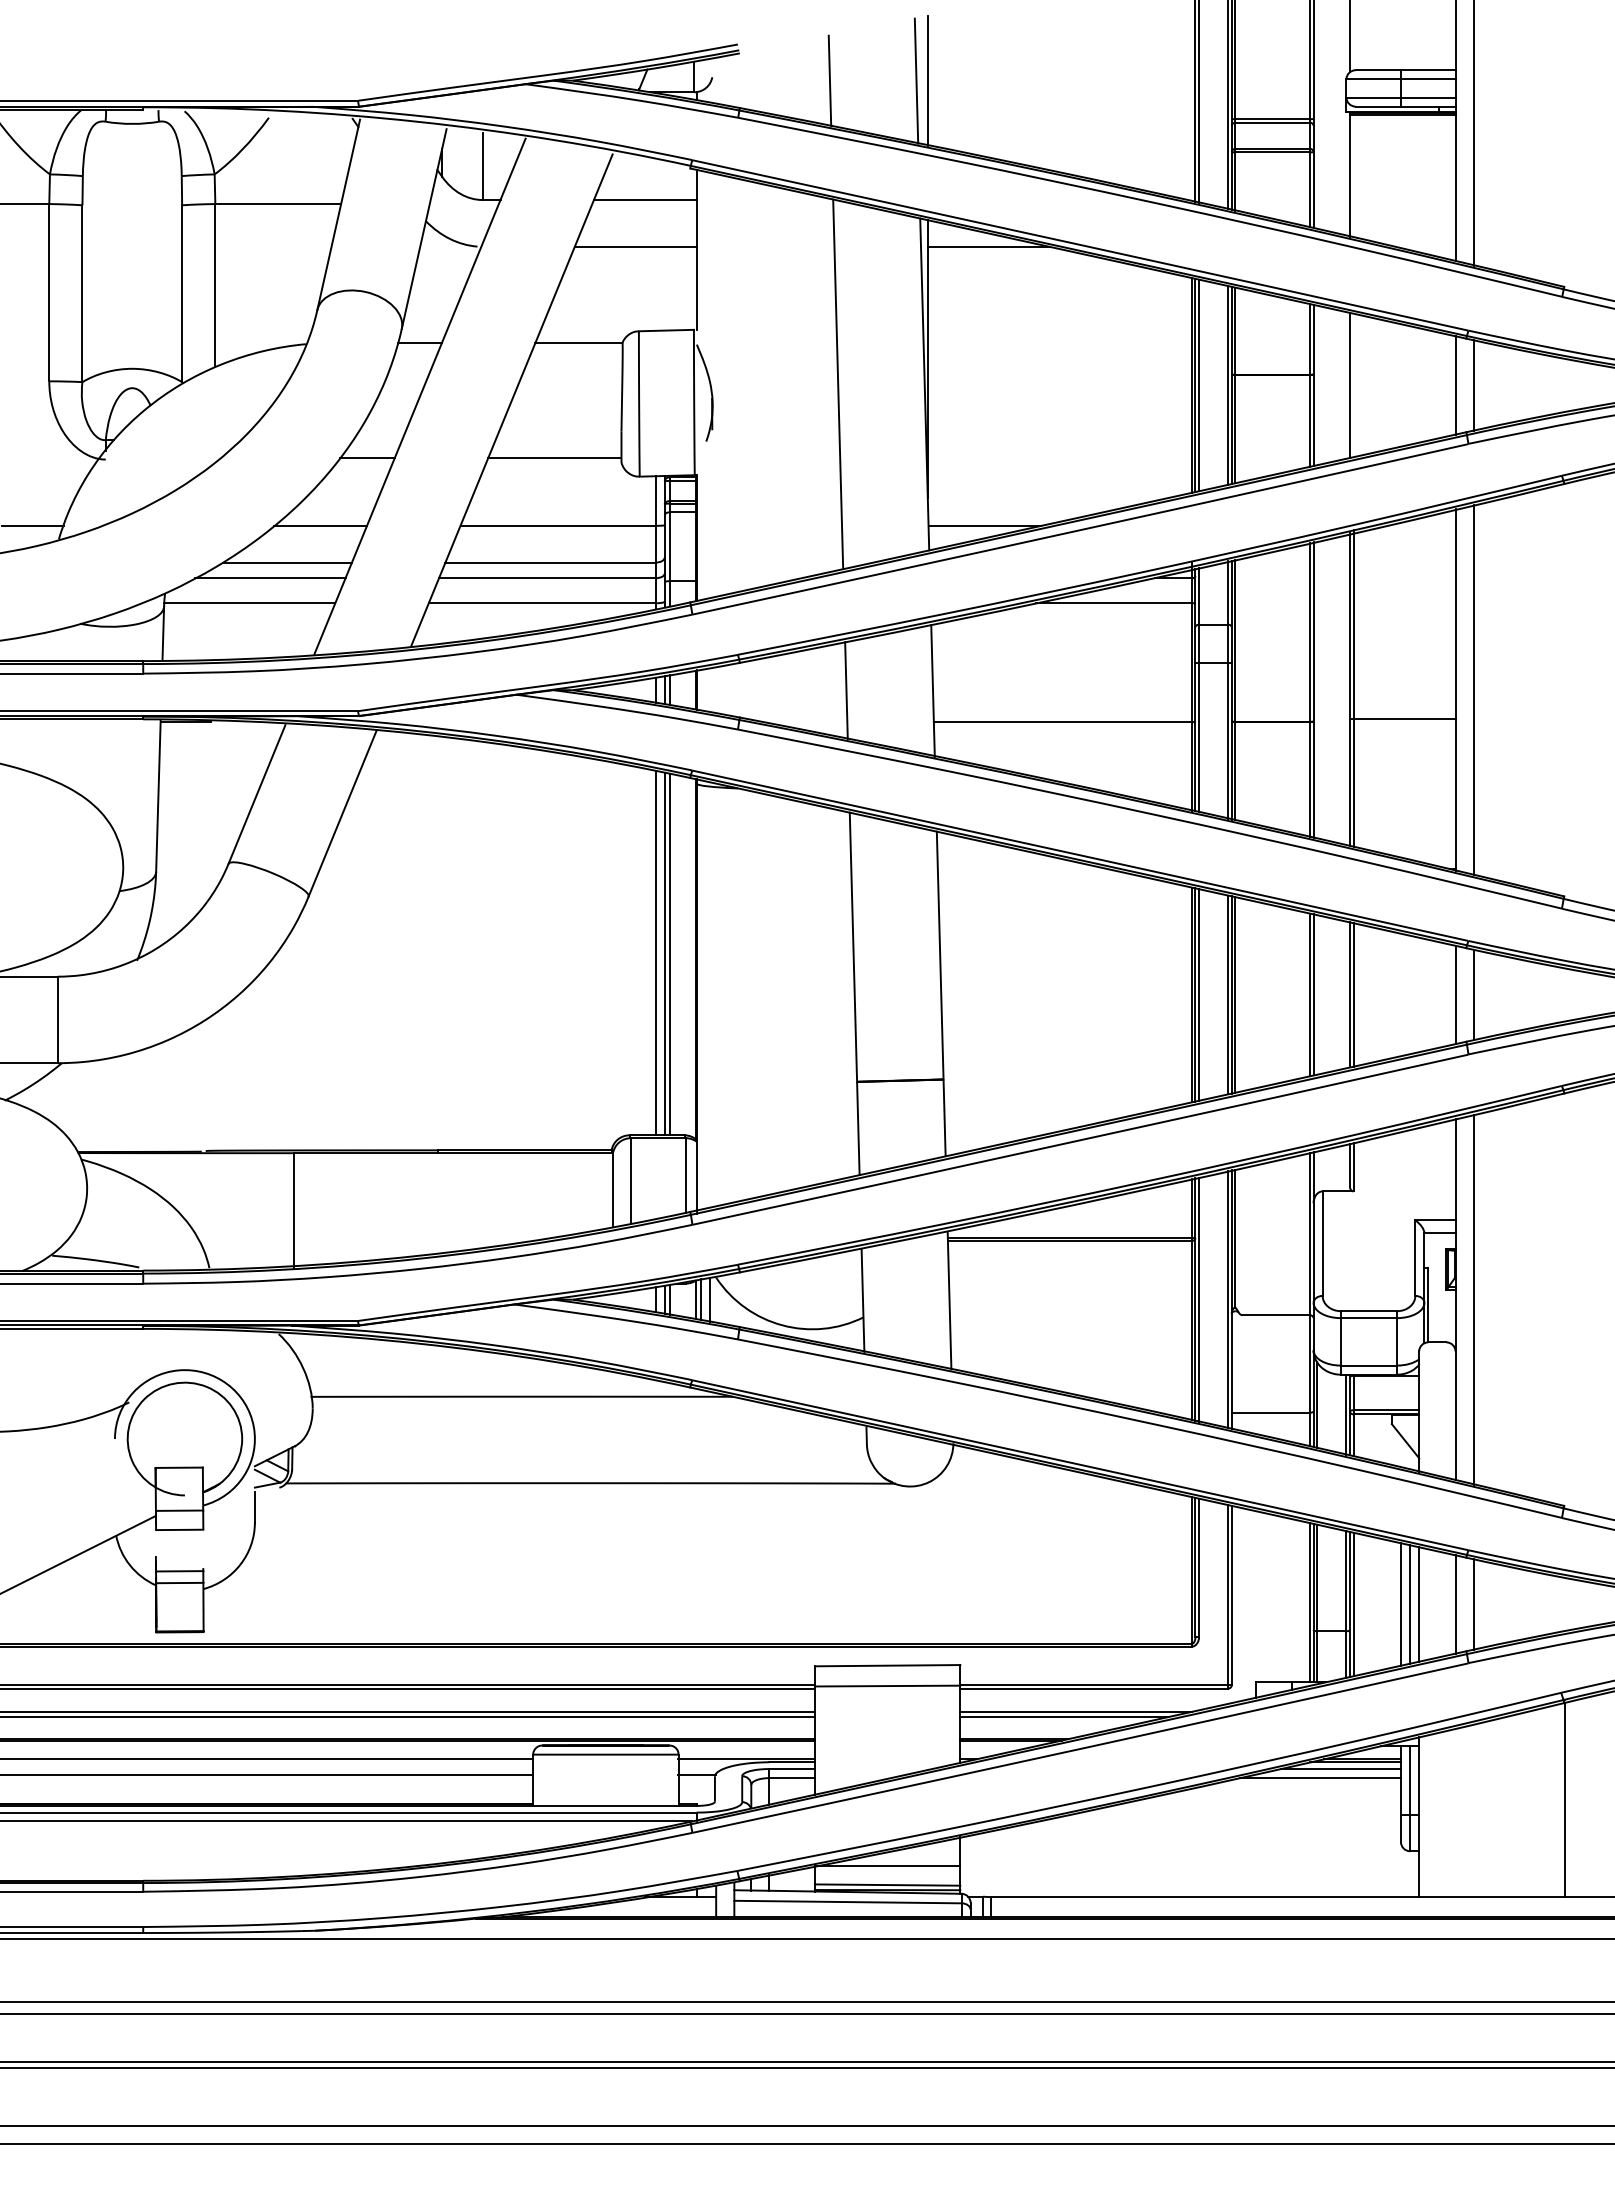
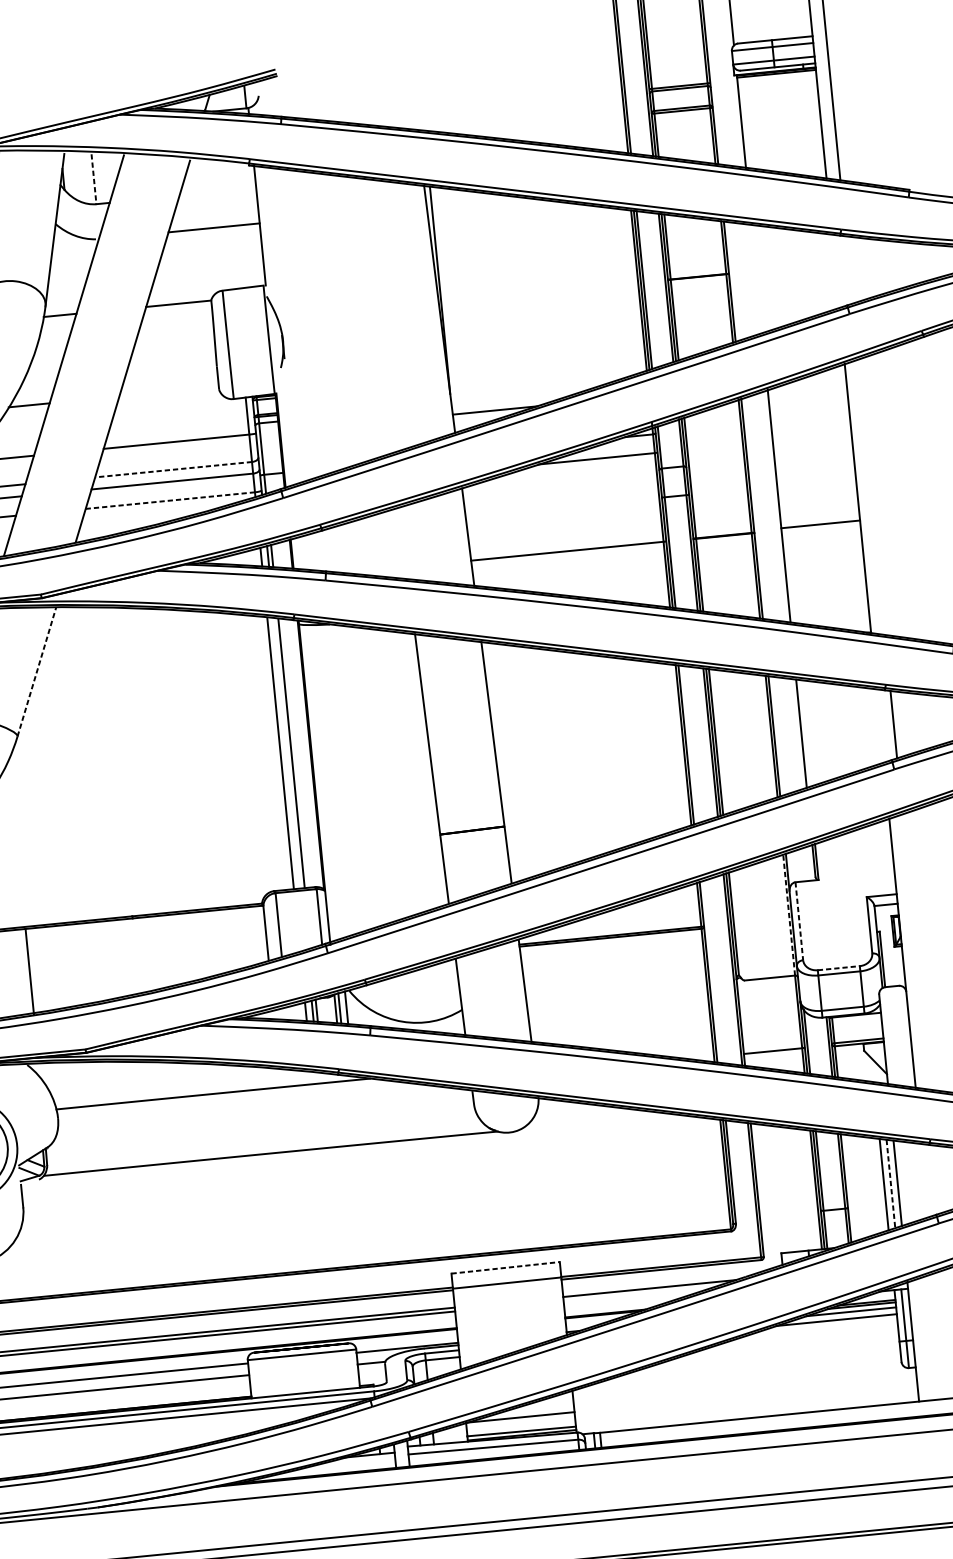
line: (829, 80) -> (346, 89), removed
line: (916, 80) -> (411, 83), removed
line: (927, 80) -> (419, 82), removed
line: (482, 167) -> (93, 179), solid -> dashed
line: (645, 200) -> (217, 192), removed
line: (988, 246) -> (477, 201), removed
line: (838, 384) -> (375, 315), removed
line: (1349, 384) -> (756, 278), removed
line: (1455, 385) -> (835, 271), removed
line: (1473, 385) -> (849, 270), removed
line: (554, 458) -> (168, 391), removed
line: (550, 562) -> (173, 469), solid -> dashed
line: (541, 603) -> (169, 500), solid -> dashed
line: (1353, 688) -> (781, 504), removed
line: (1473, 689) -> (871, 496), removed
line: (846, 690) -> (403, 543), removed
line: (342, 813) -> (36, 672), solid -> dashed
line: (664, 954) -> (287, 753), removed
line: (1199, 994) -> (689, 744), removed
line: (1353, 994) -> (804, 733), removed
line: (1455, 994) -> (880, 725), removed
line: (1309, 1233) -> (788, 914), solid -> dashed
line: (1322, 1244) -> (799, 921), solid -> dashed
line: (1199, 1299) -> (711, 971), removed
line: (1473, 1299) -> (915, 951), removed
line: (1369, 1311) -> (839, 968), solid -> dashed
line: (1353, 1604) -> (848, 1188), removed
line: (1410, 1604) -> (891, 1183), solid -> dashed
line: (1455, 1604) -> (924, 1180), removed
line: (1473, 1604) -> (938, 1179), removed
line: (887, 1665) -> (505, 1267), solid -> dashed
line: (1064, 1717) -> (641, 1293), removed

